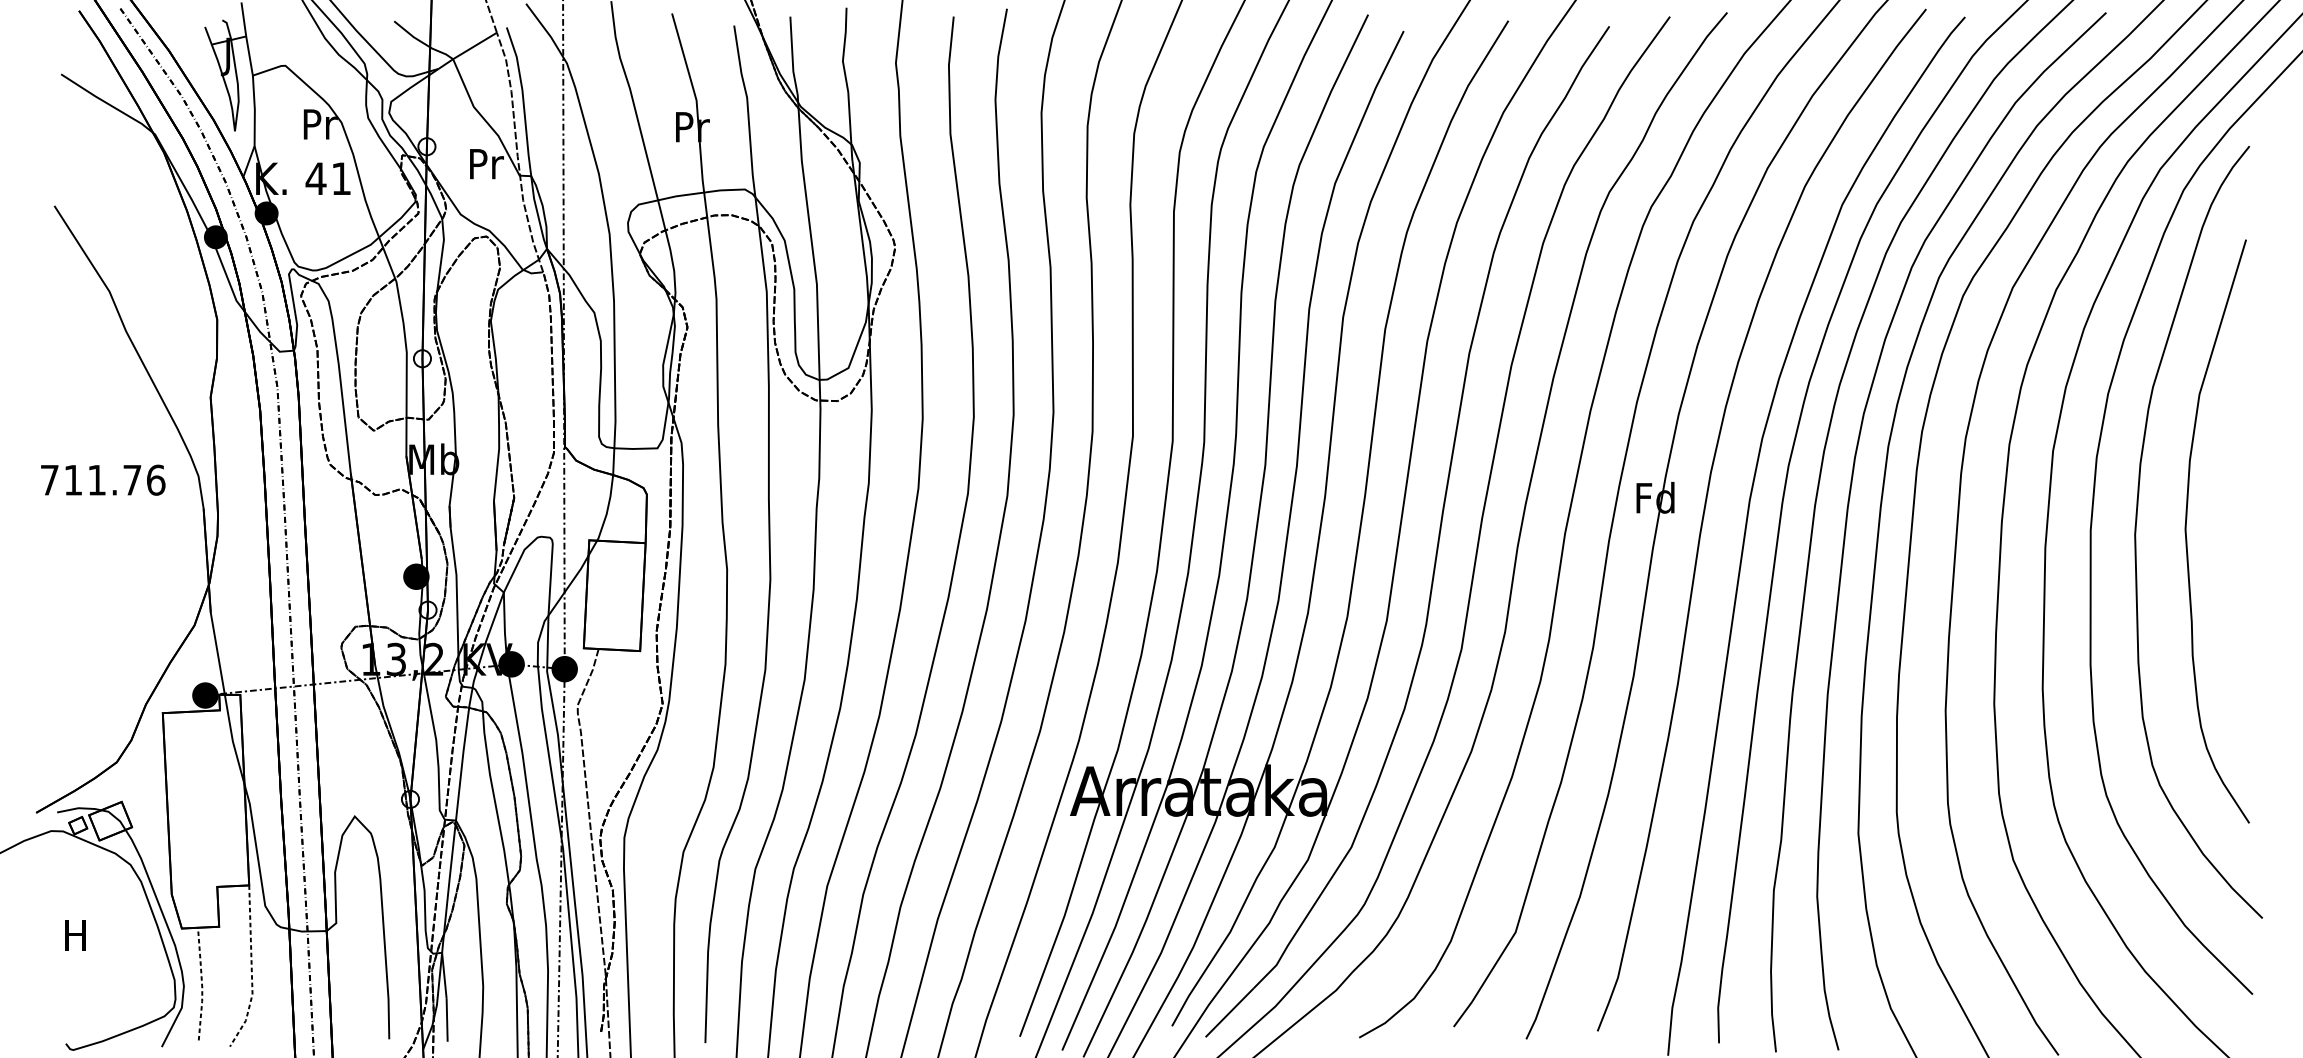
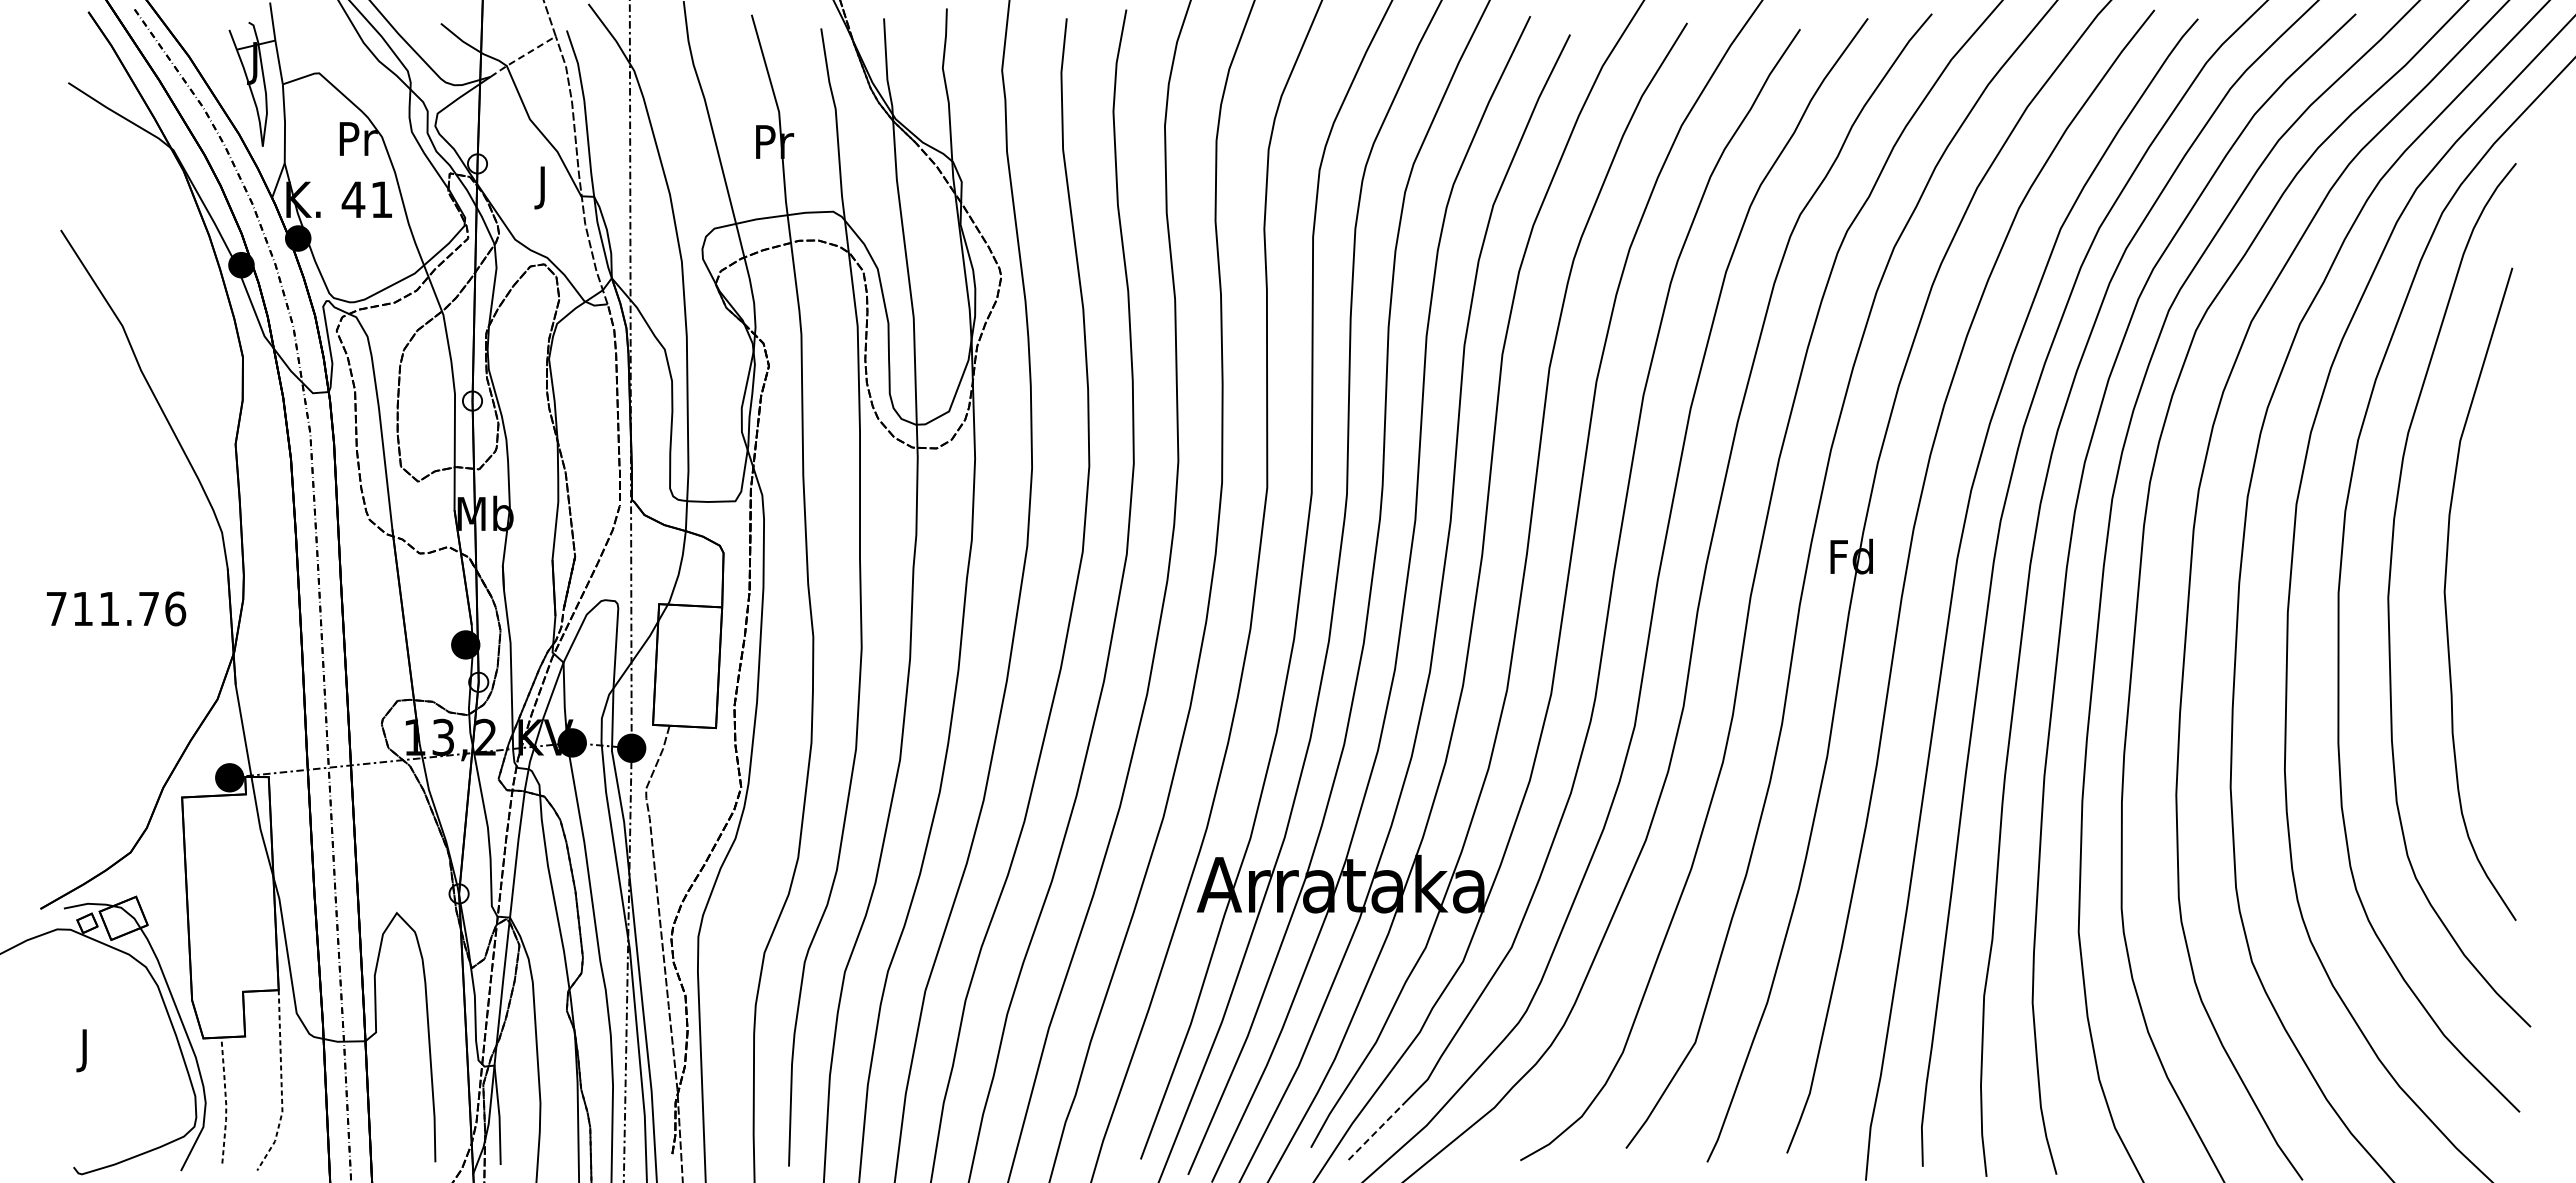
line: (467, 50) -> (522, 56), solid -> dashed
text: (486, 167) -> (544, 187), Pr -> J
text: (103, 479) -> (116, 608), moved
text: (75, 939) -> (84, 1050), H -> J
line: (1229, 1012) -> (1375, 1132), solid -> dashed

